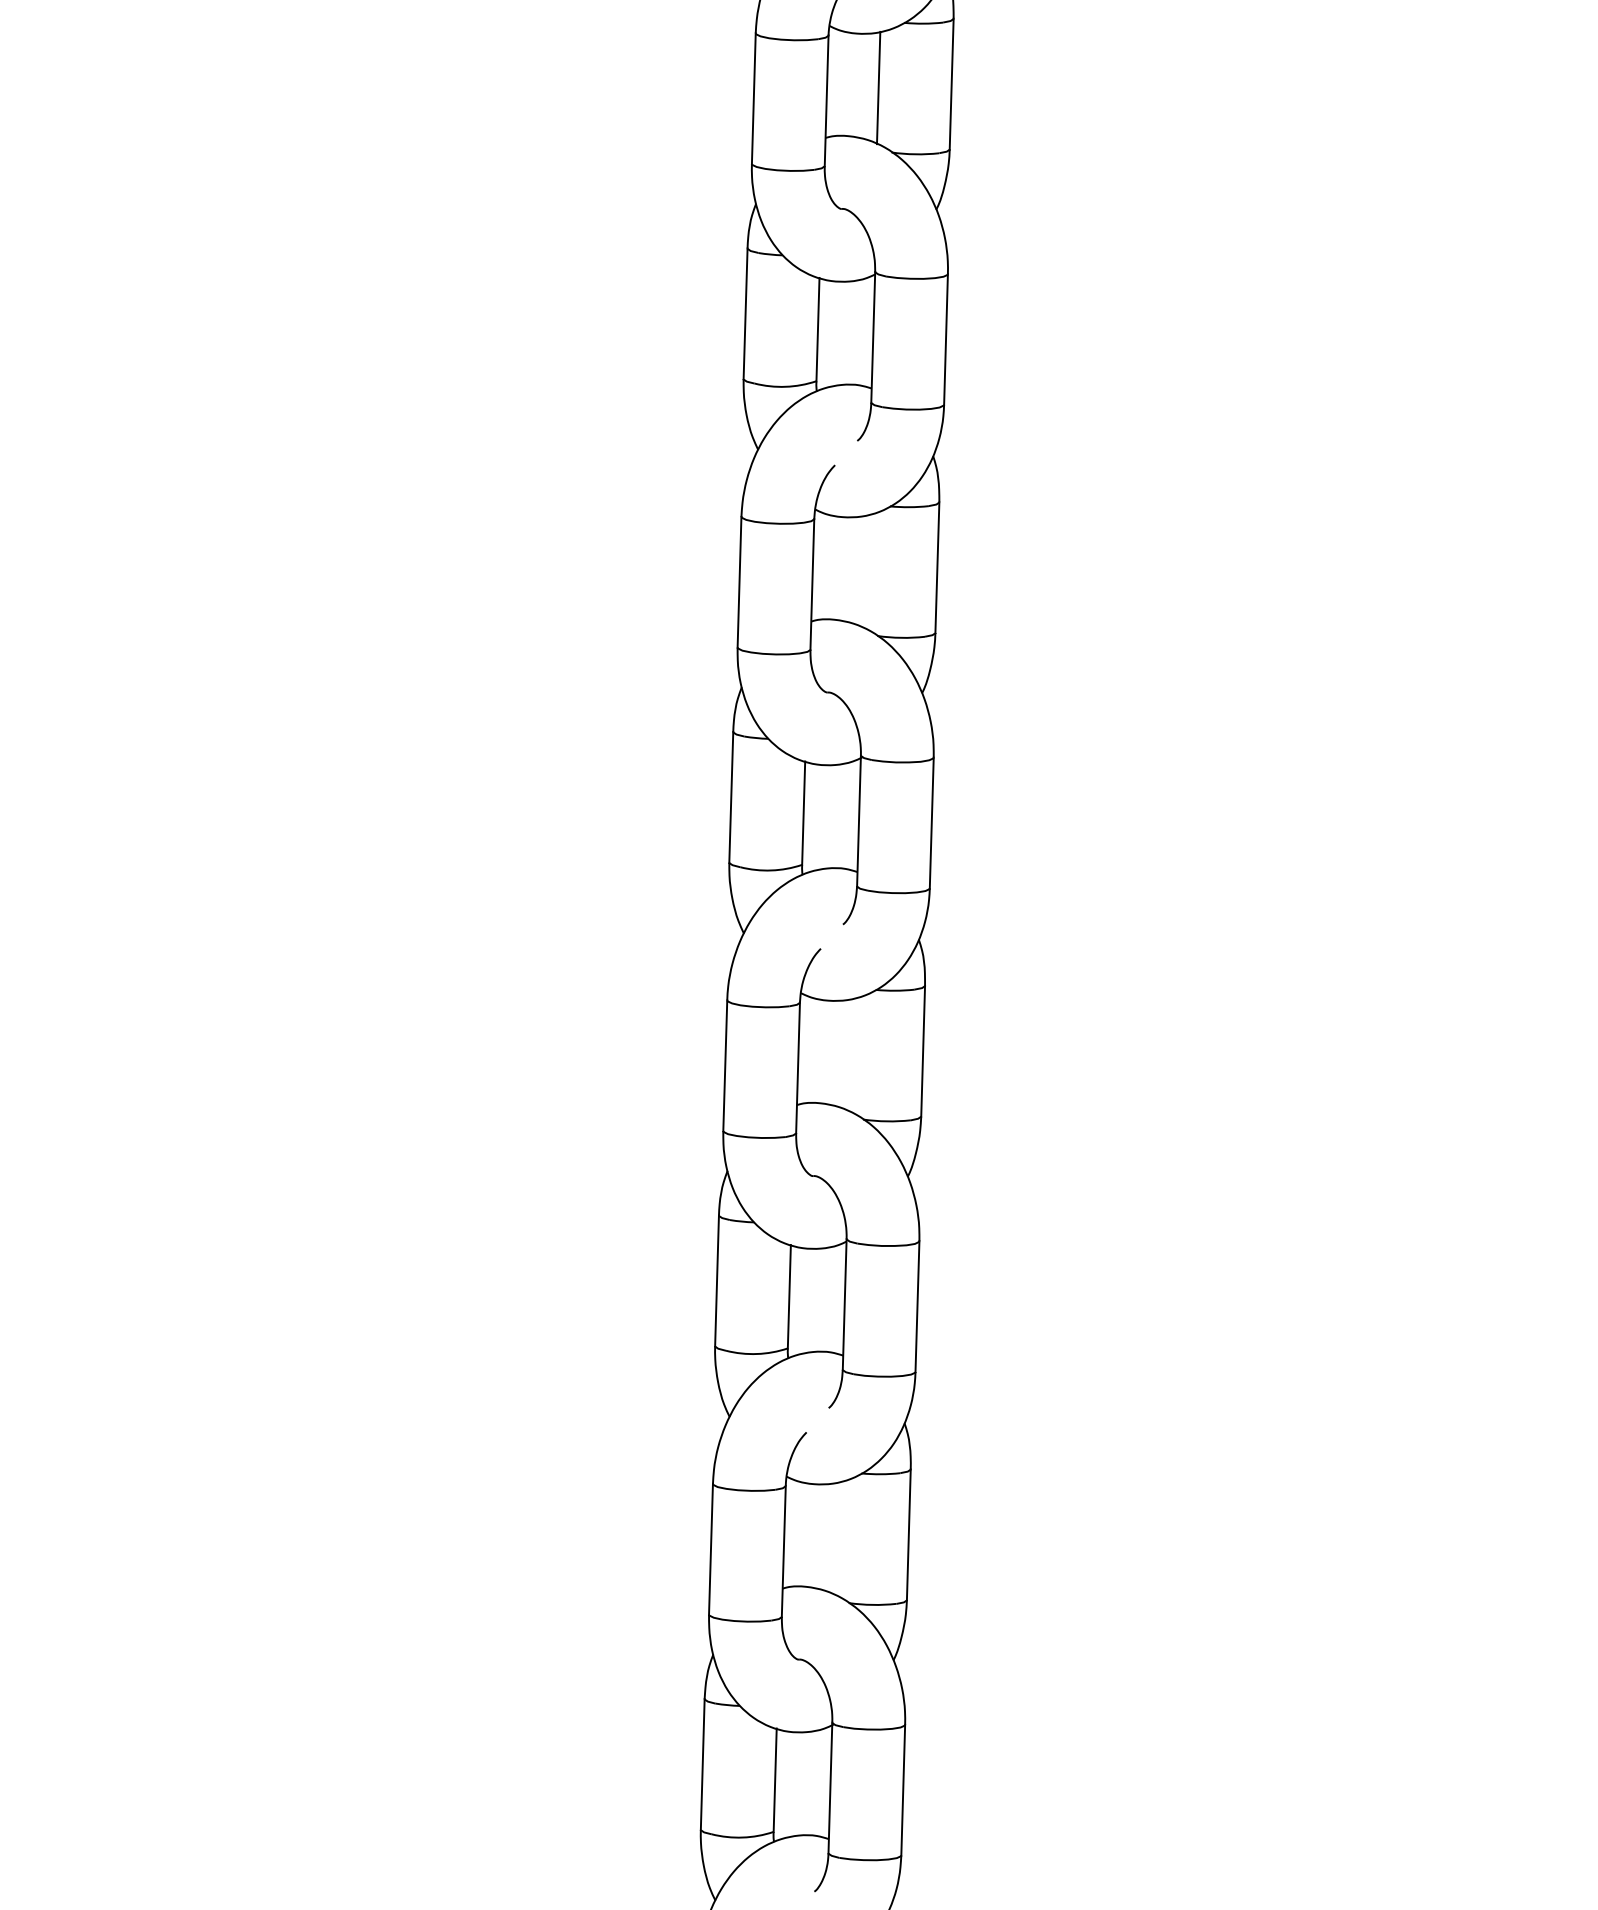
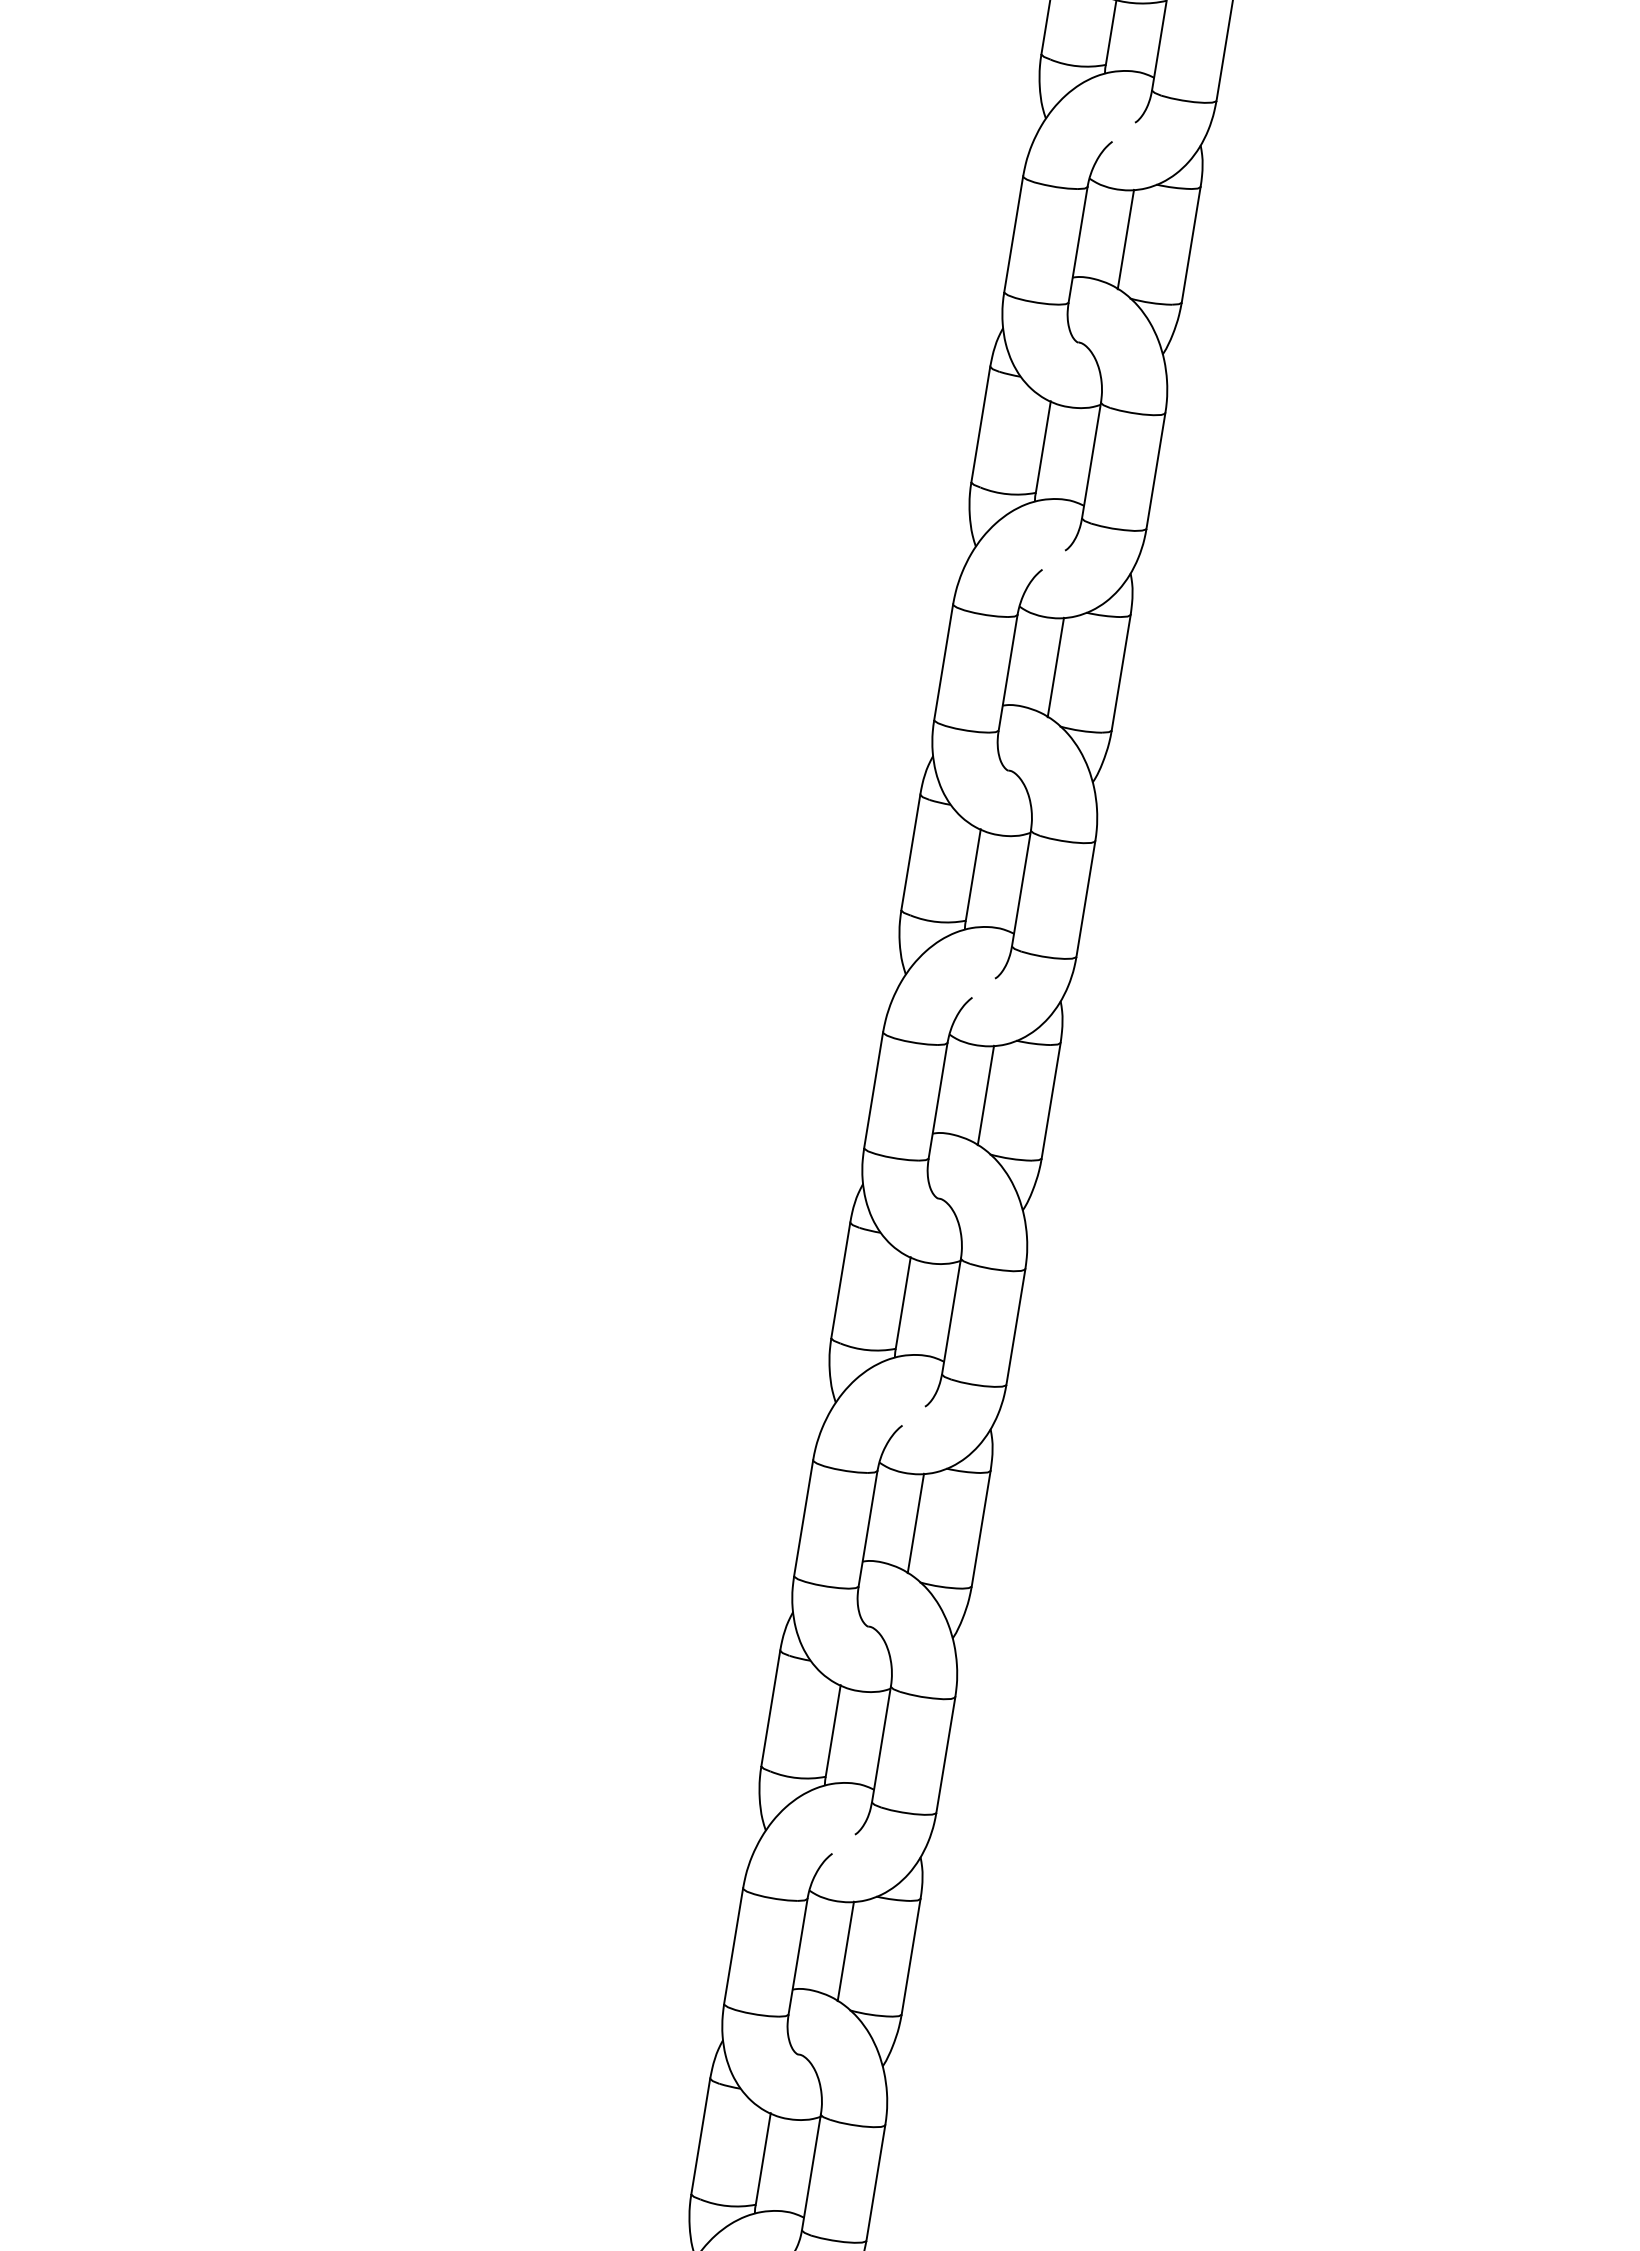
line: (864, 571) -> (985, 1095), added
line: (849, 1055) -> (915, 1523), added
line: (835, 1538) -> (845, 1951), added

